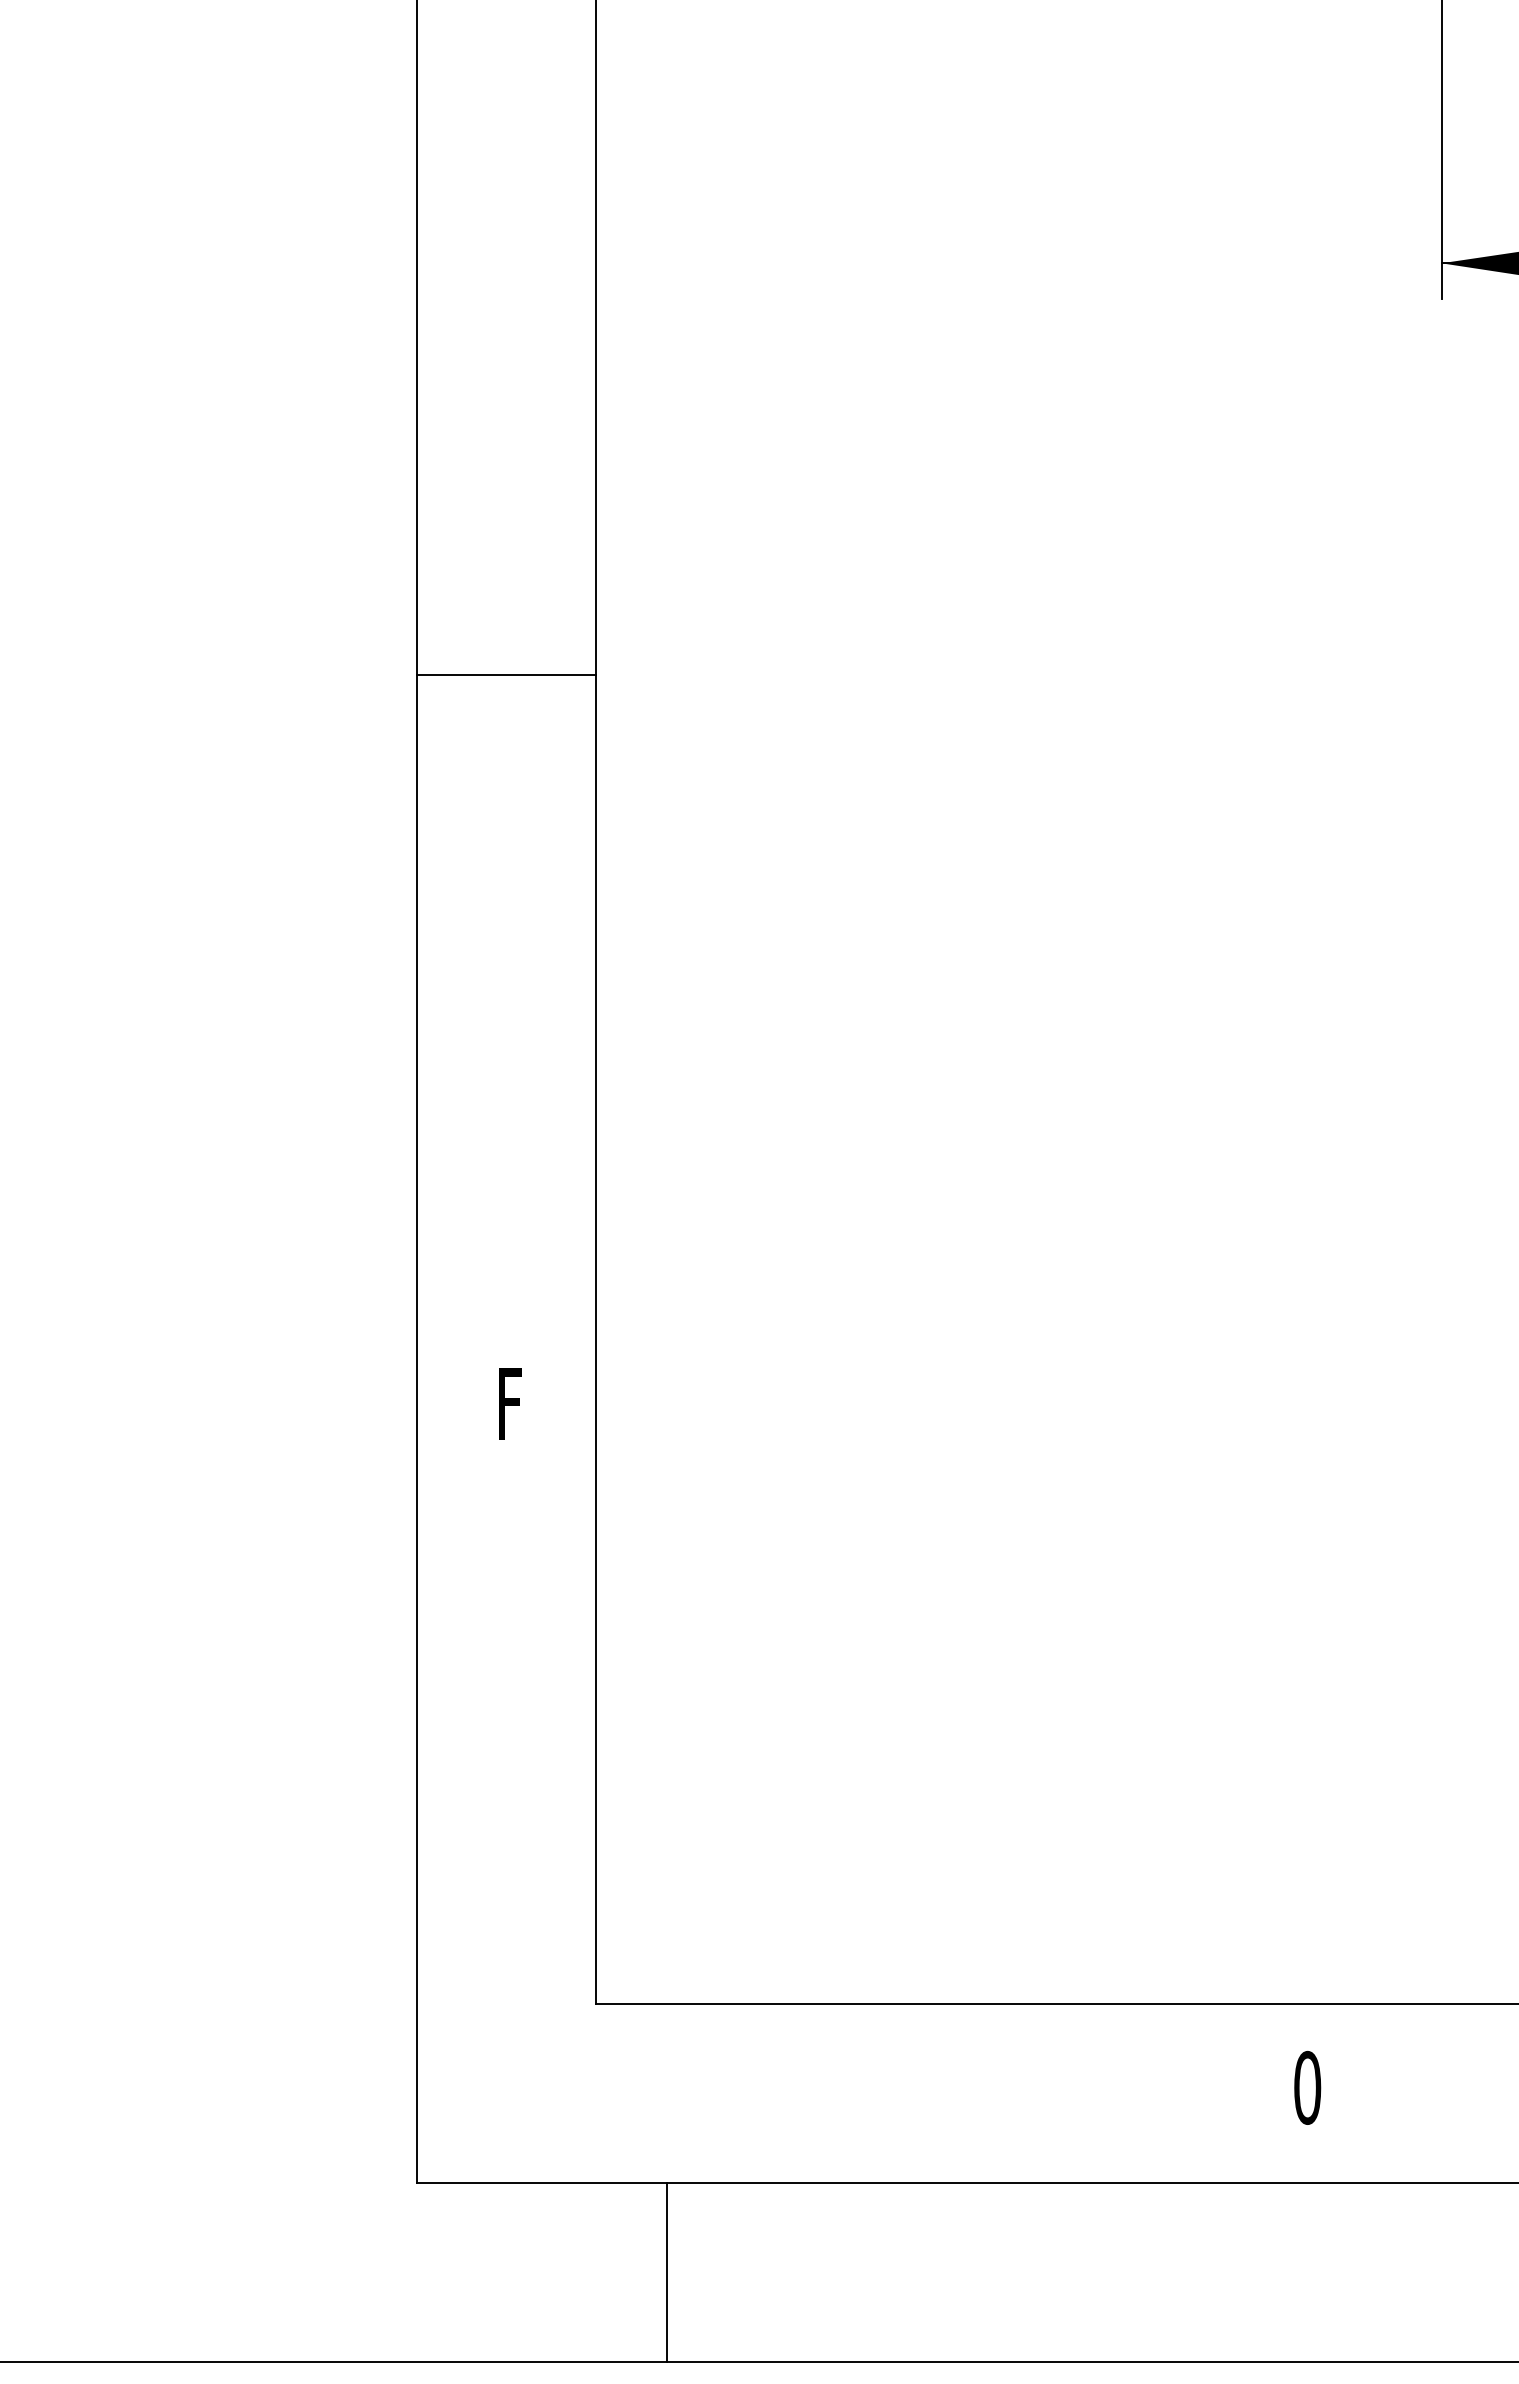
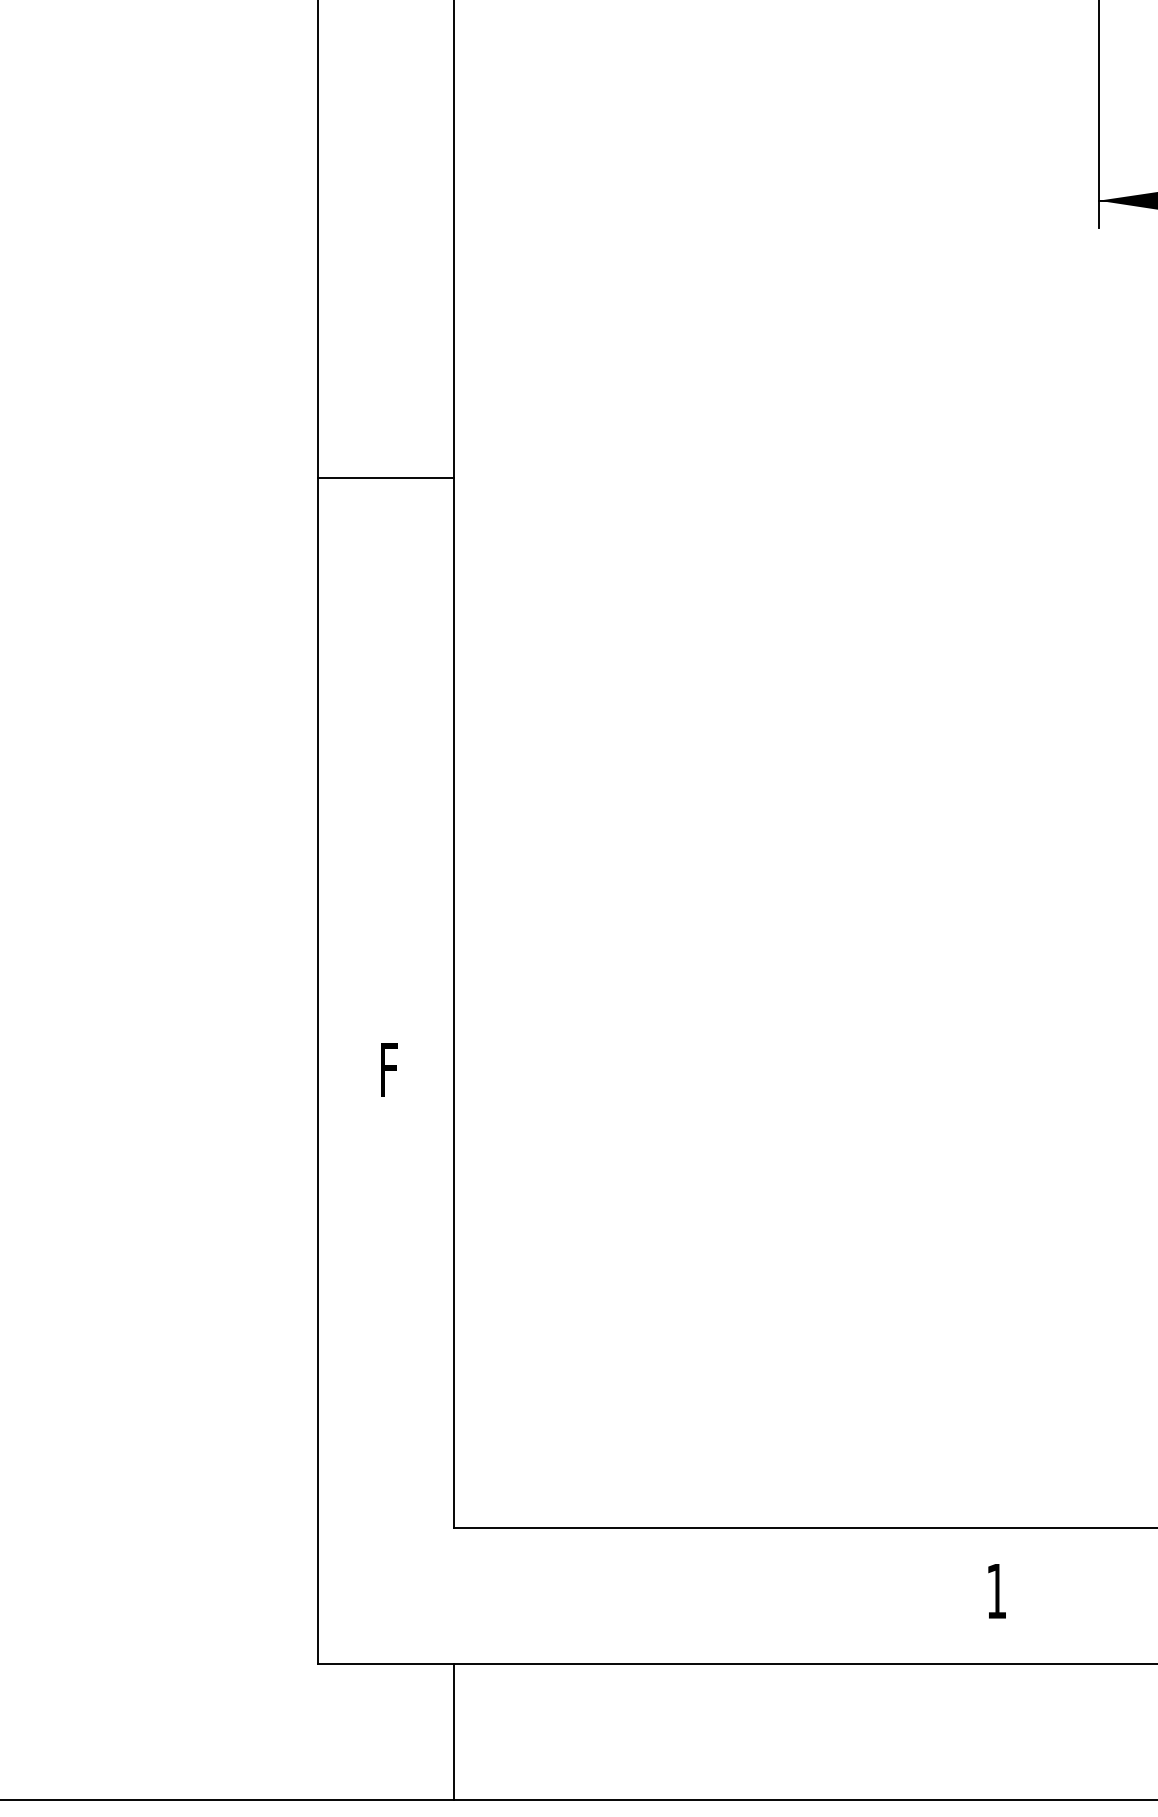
line: (505, 674) -> (385, 477), moved
text: (1307, 2087) -> (996, 1590), 0 -> 1
line: (666, 2272) -> (454, 1731), moved

